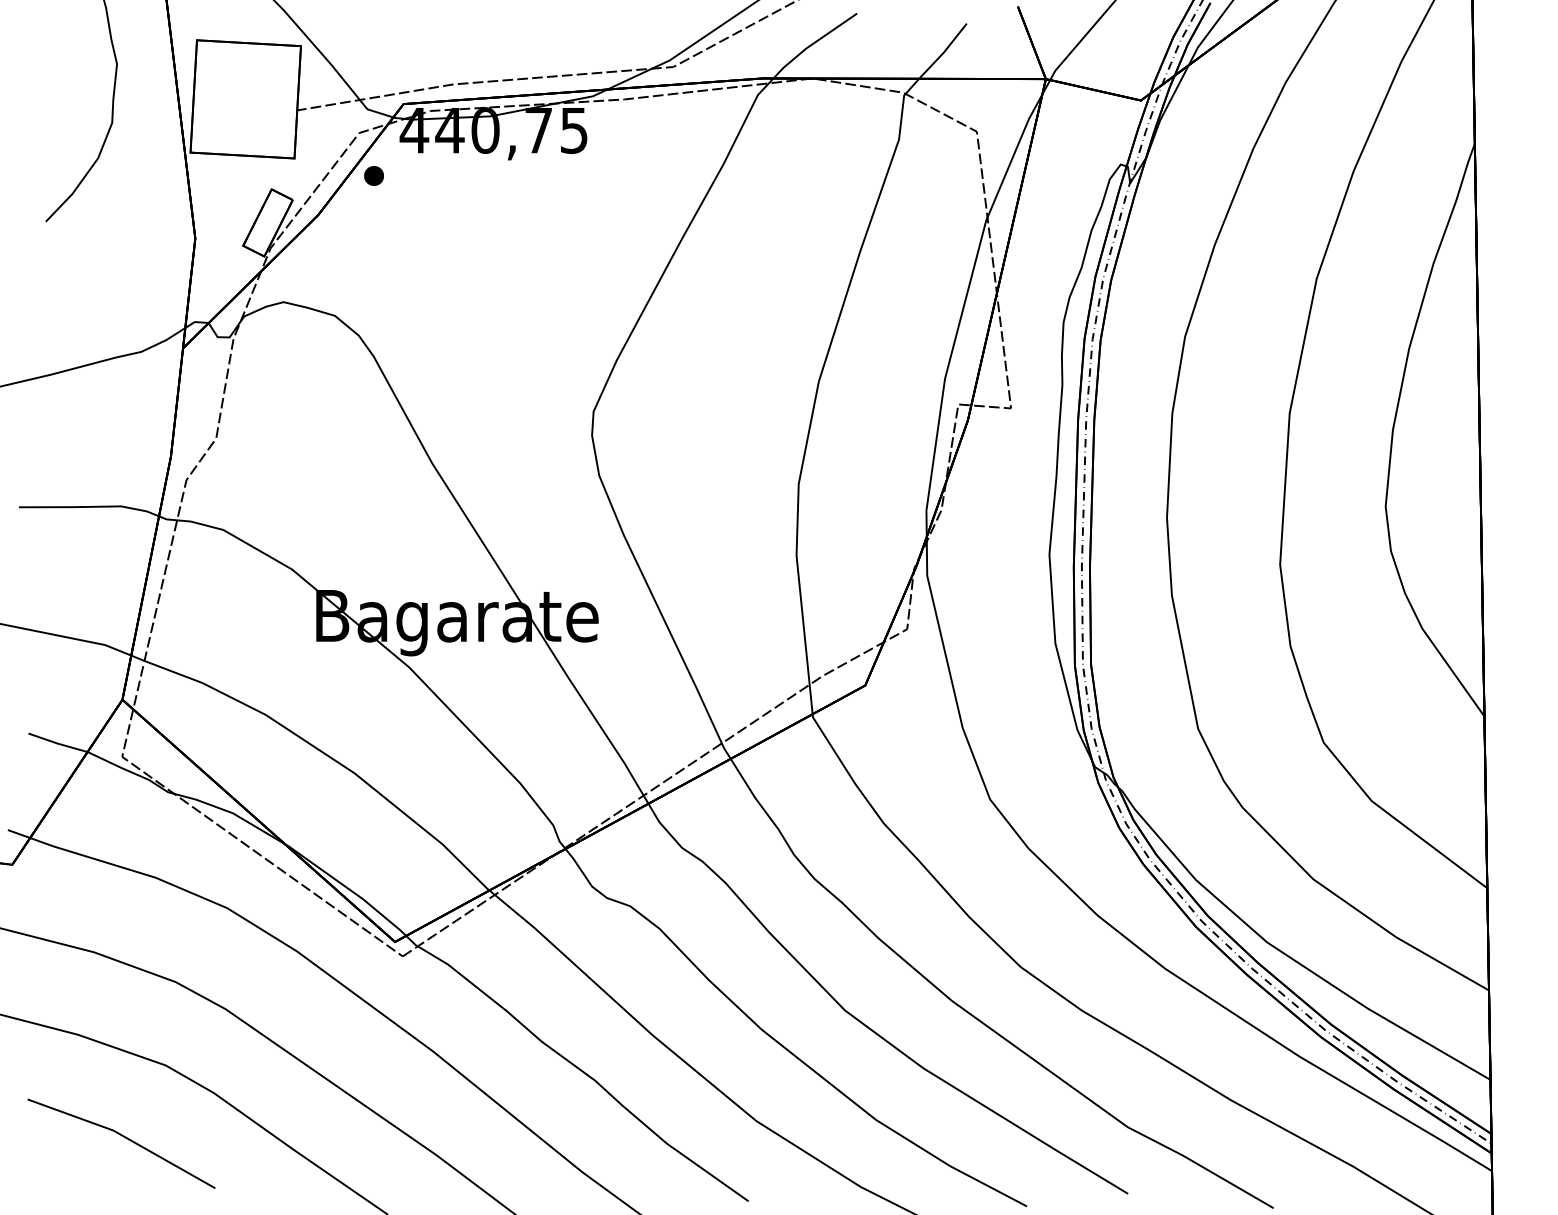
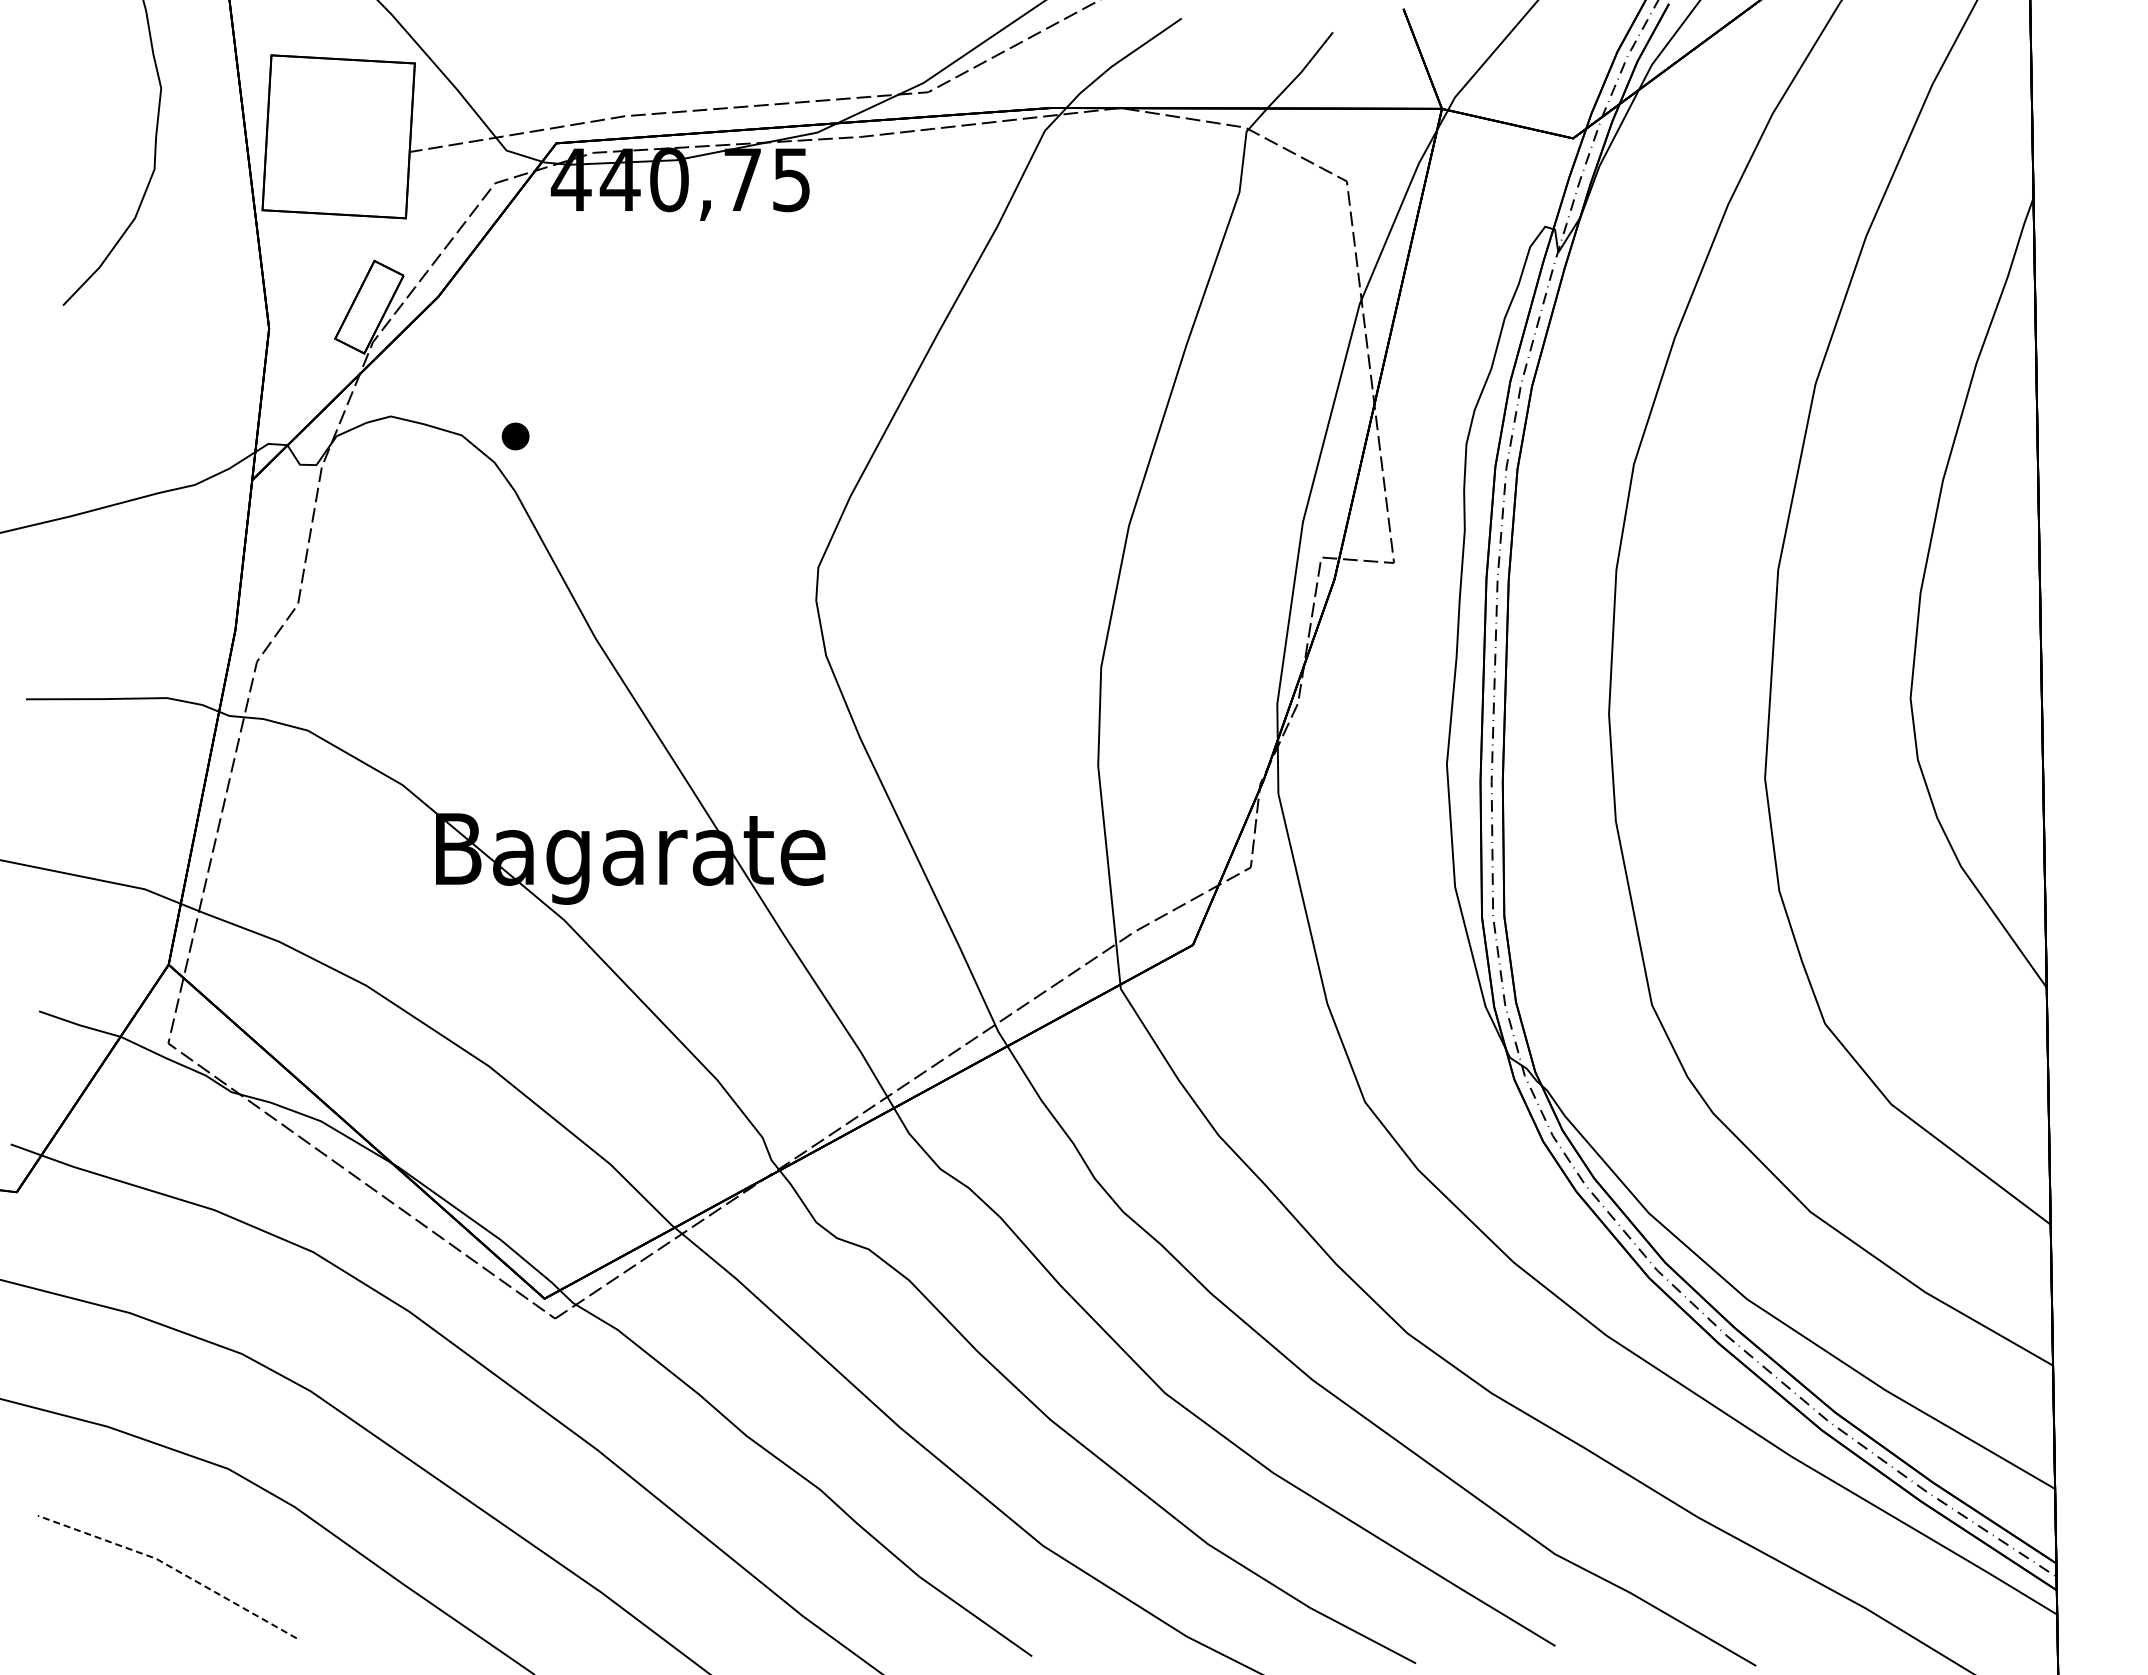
part: (373, 176) -> (515, 436), moved
line: (123, 1136) -> (170, 1567), solid -> dashed

